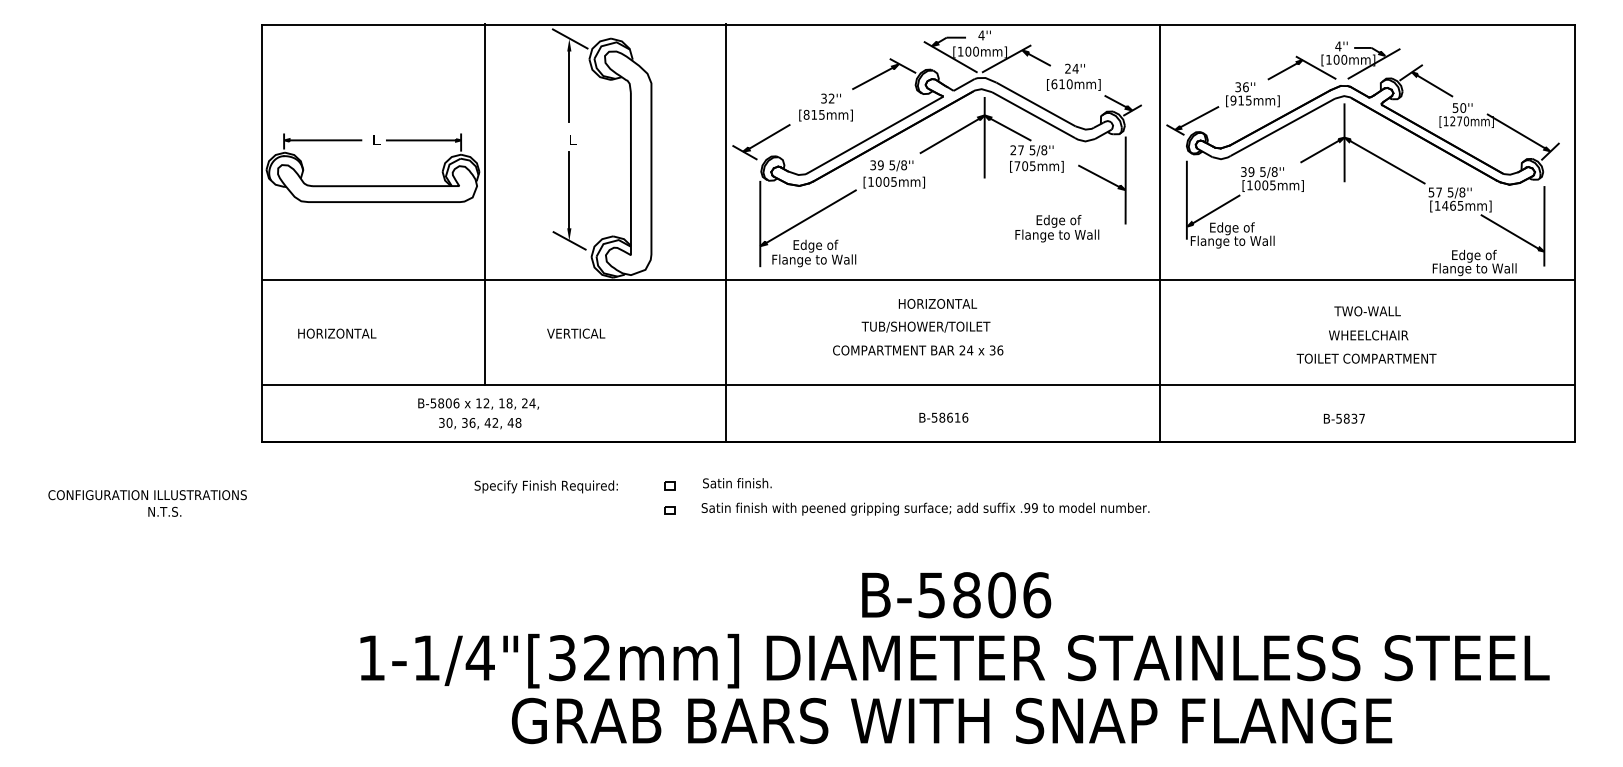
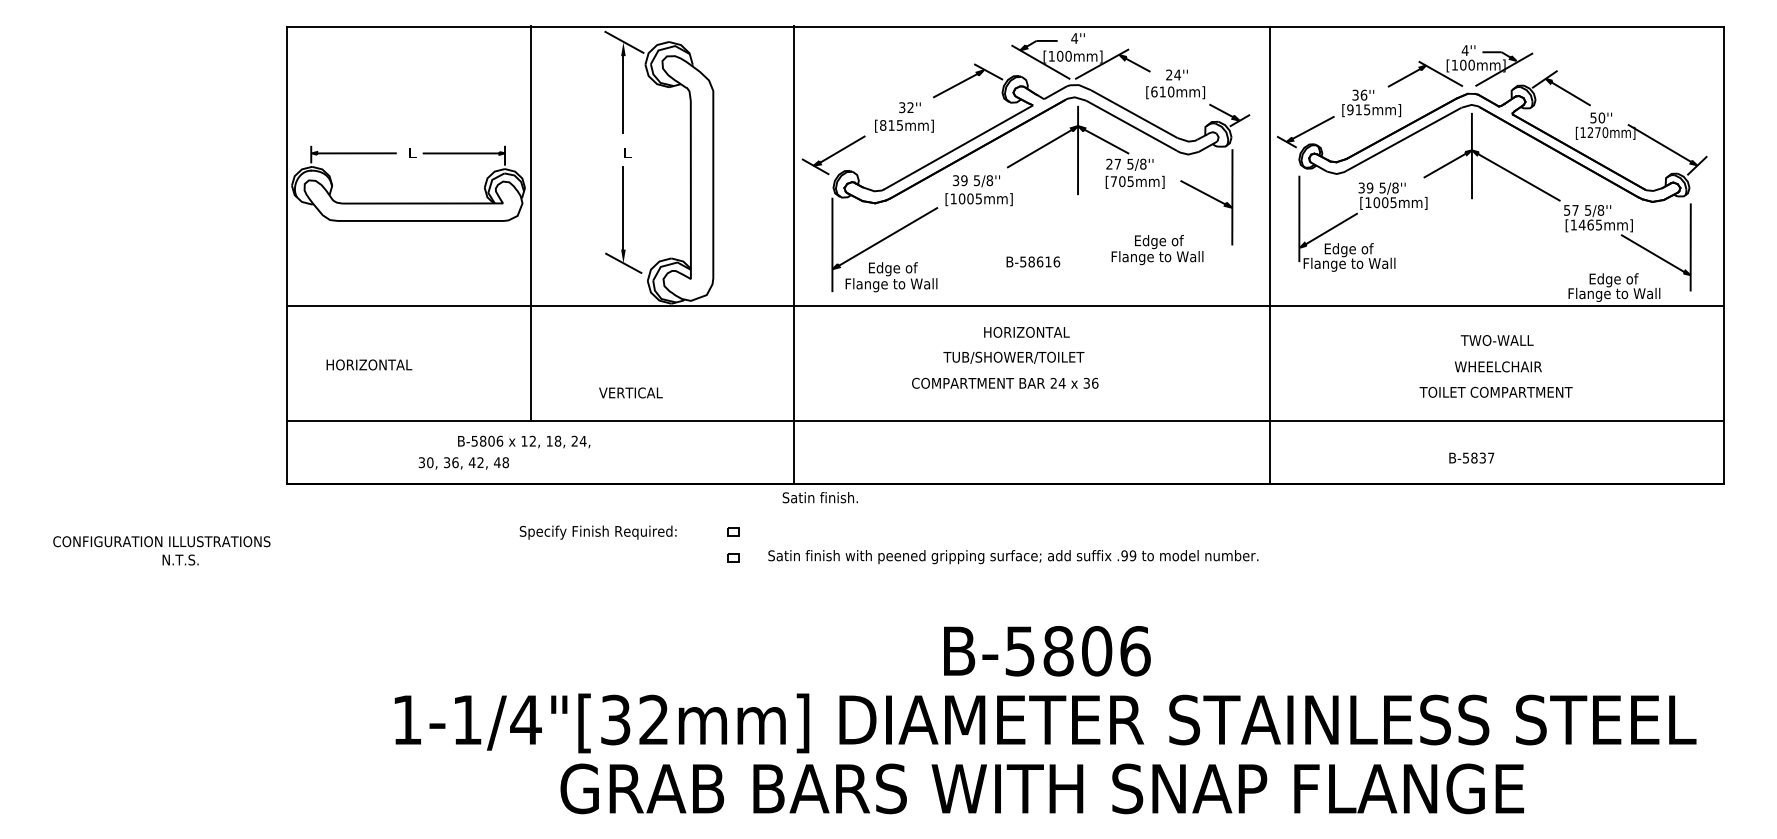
text: (575, 333) -> (630, 392), moved
text: (943, 417) -> (1033, 261), moved
text: (479, 423) -> (463, 463), moved
text: (736, 483) -> (819, 497), moved

